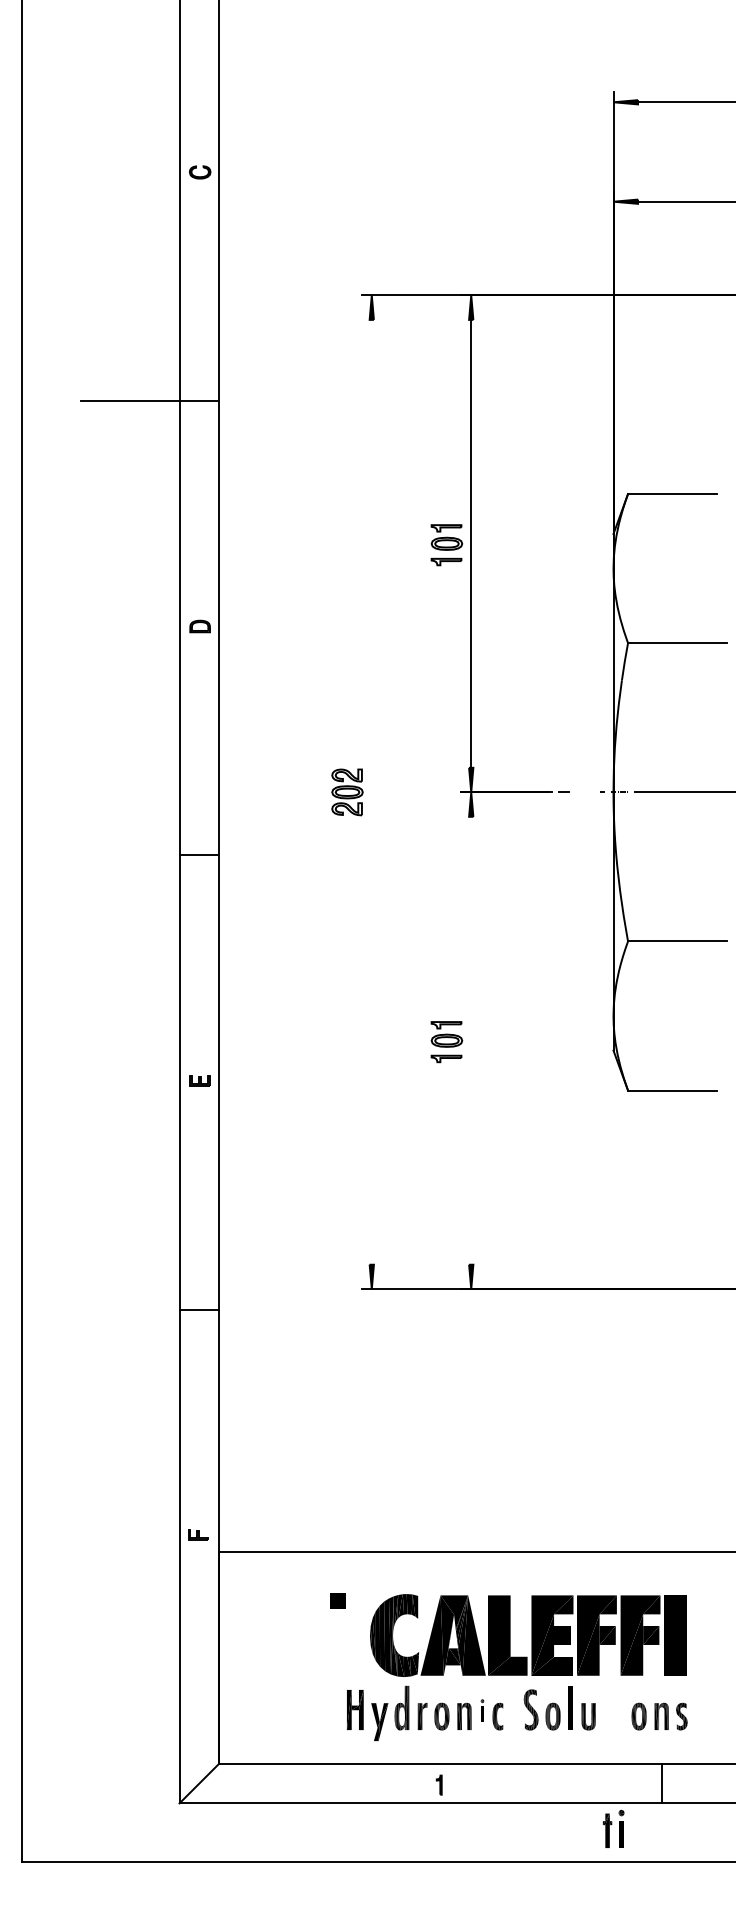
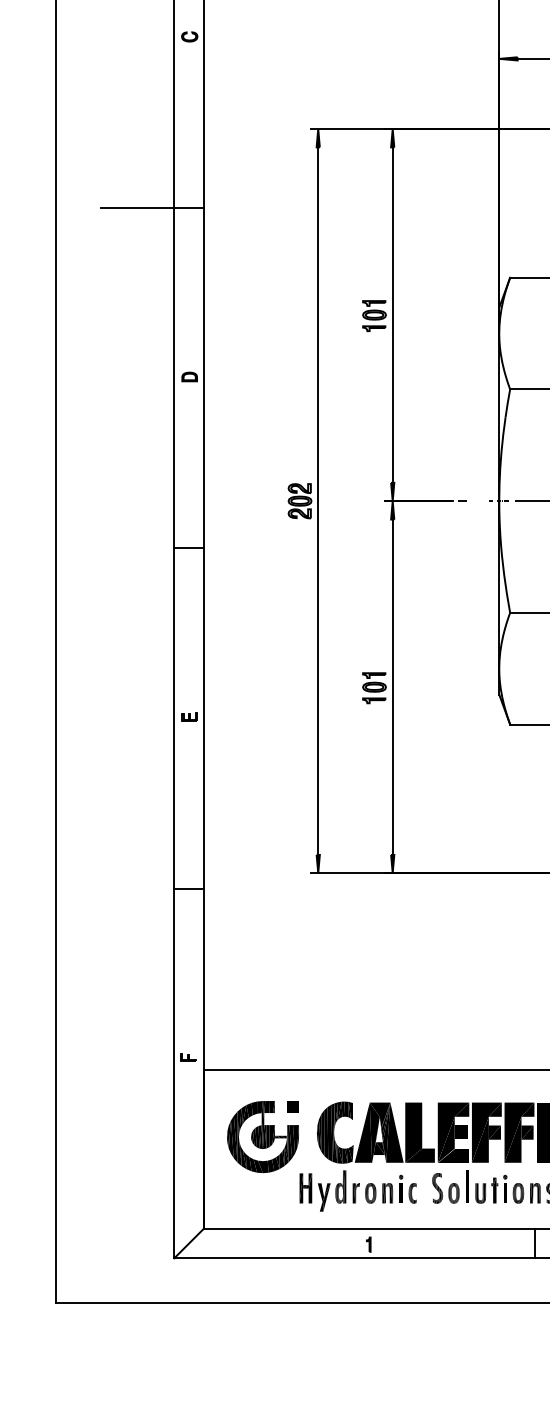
line: (371, 791) -> (318, 500), added
line: (471, 1040) -> (392, 687), added
part: (297, 1641) -> (262, 1137), added
part: (482, 1710) -> (401, 1188), size x1.67
part: (613, 1828) -> (499, 1188), moved

